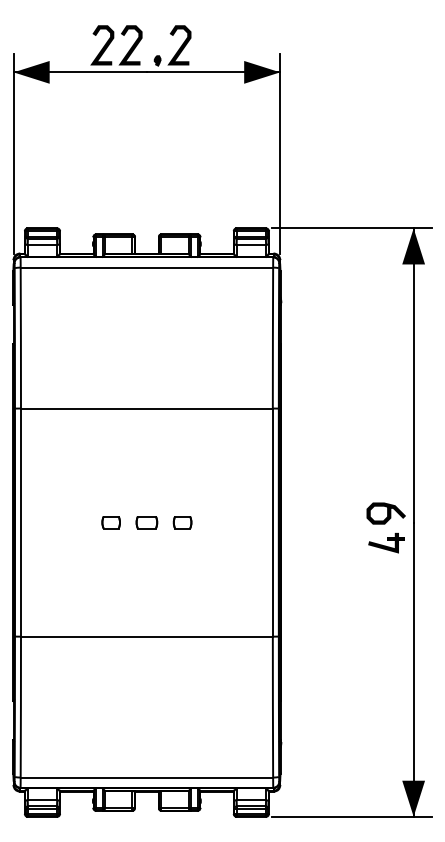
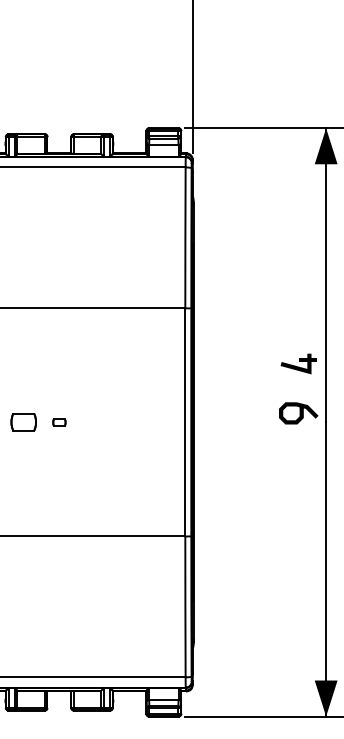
part: (110, 522) -> (22, 422), size x1.4
part: (146, 522) -> (58, 422), size x0.6
part: (182, 522) -> (94, 422), removed
part: (386, 543) -> (298, 364), moved

